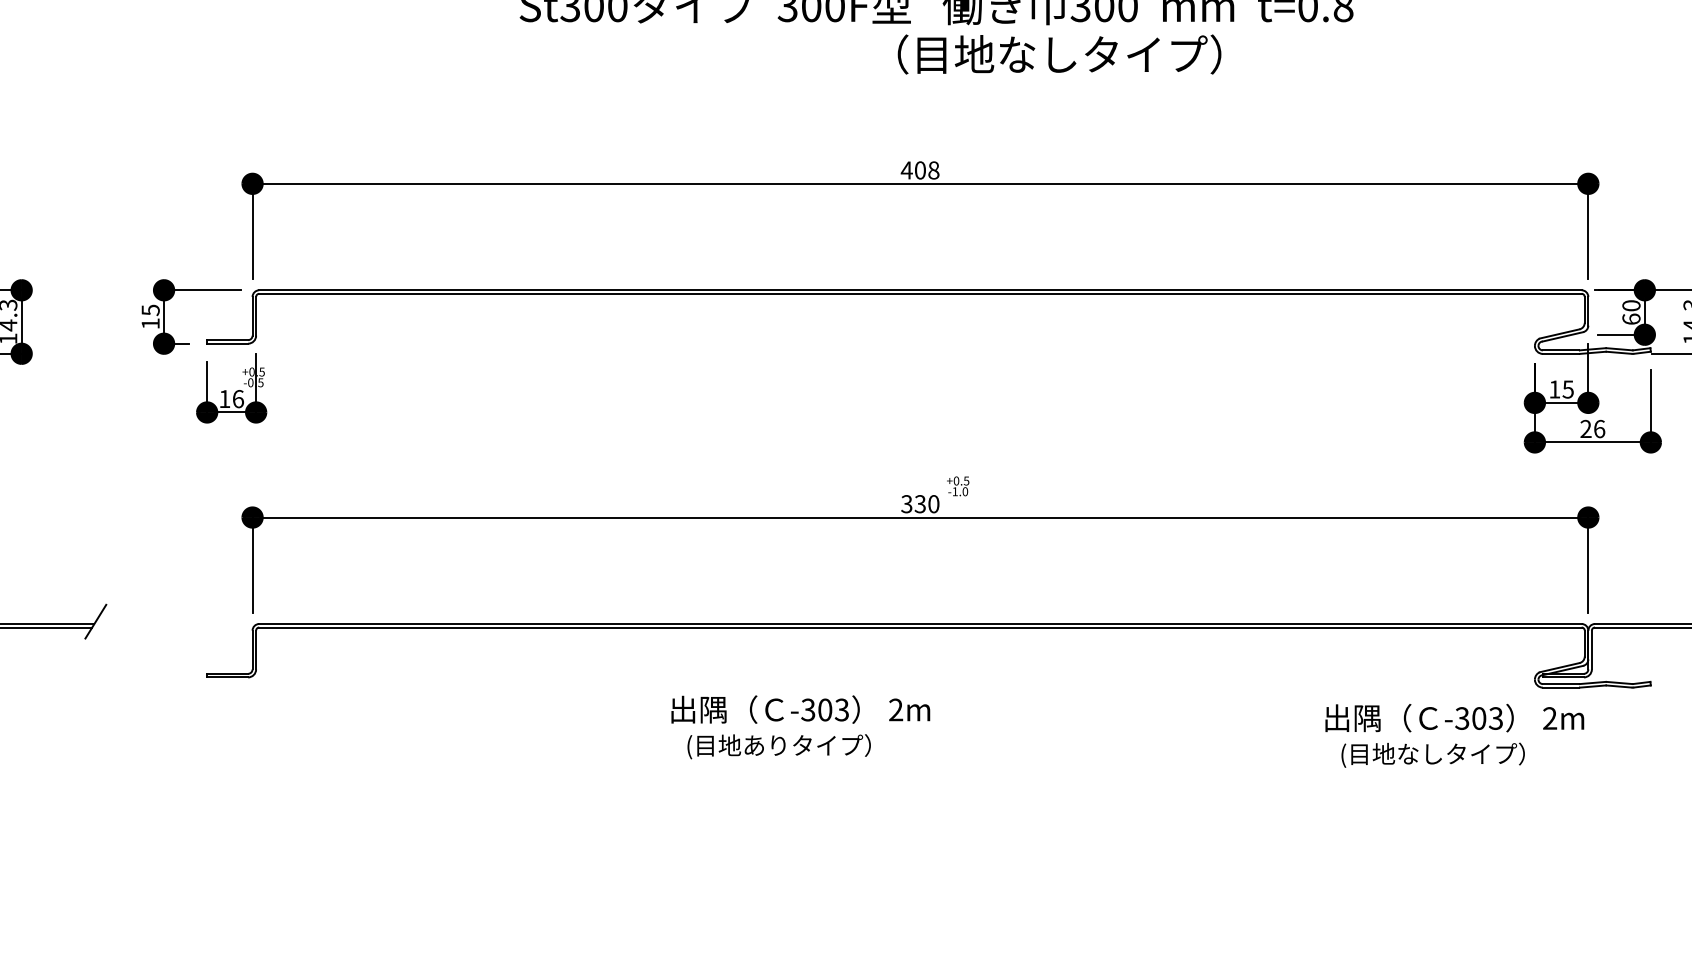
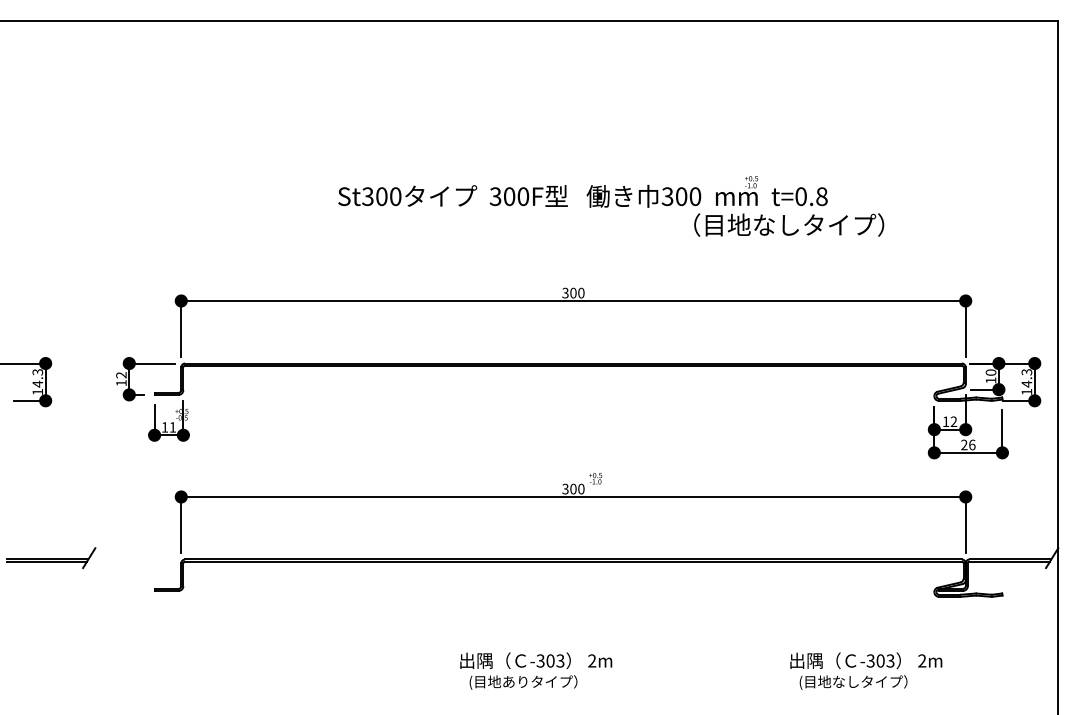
text: (1060, 53) -> (789, 224), moved
text: (920, 169) -> (573, 292), 408 -> 300
text: (150, 310) -> (121, 375), 15 -> 12
text: (1630, 319) -> (990, 380), 60 -> 10
text: (1567, 389) -> (953, 421), 15 -> 12
text: (237, 399) -> (172, 427), 16 -> 11
text: (920, 503) -> (573, 488), 330 -> 300
text: (801, 726) -> (536, 670), moved
text: (1455, 734) -> (866, 670), moved

